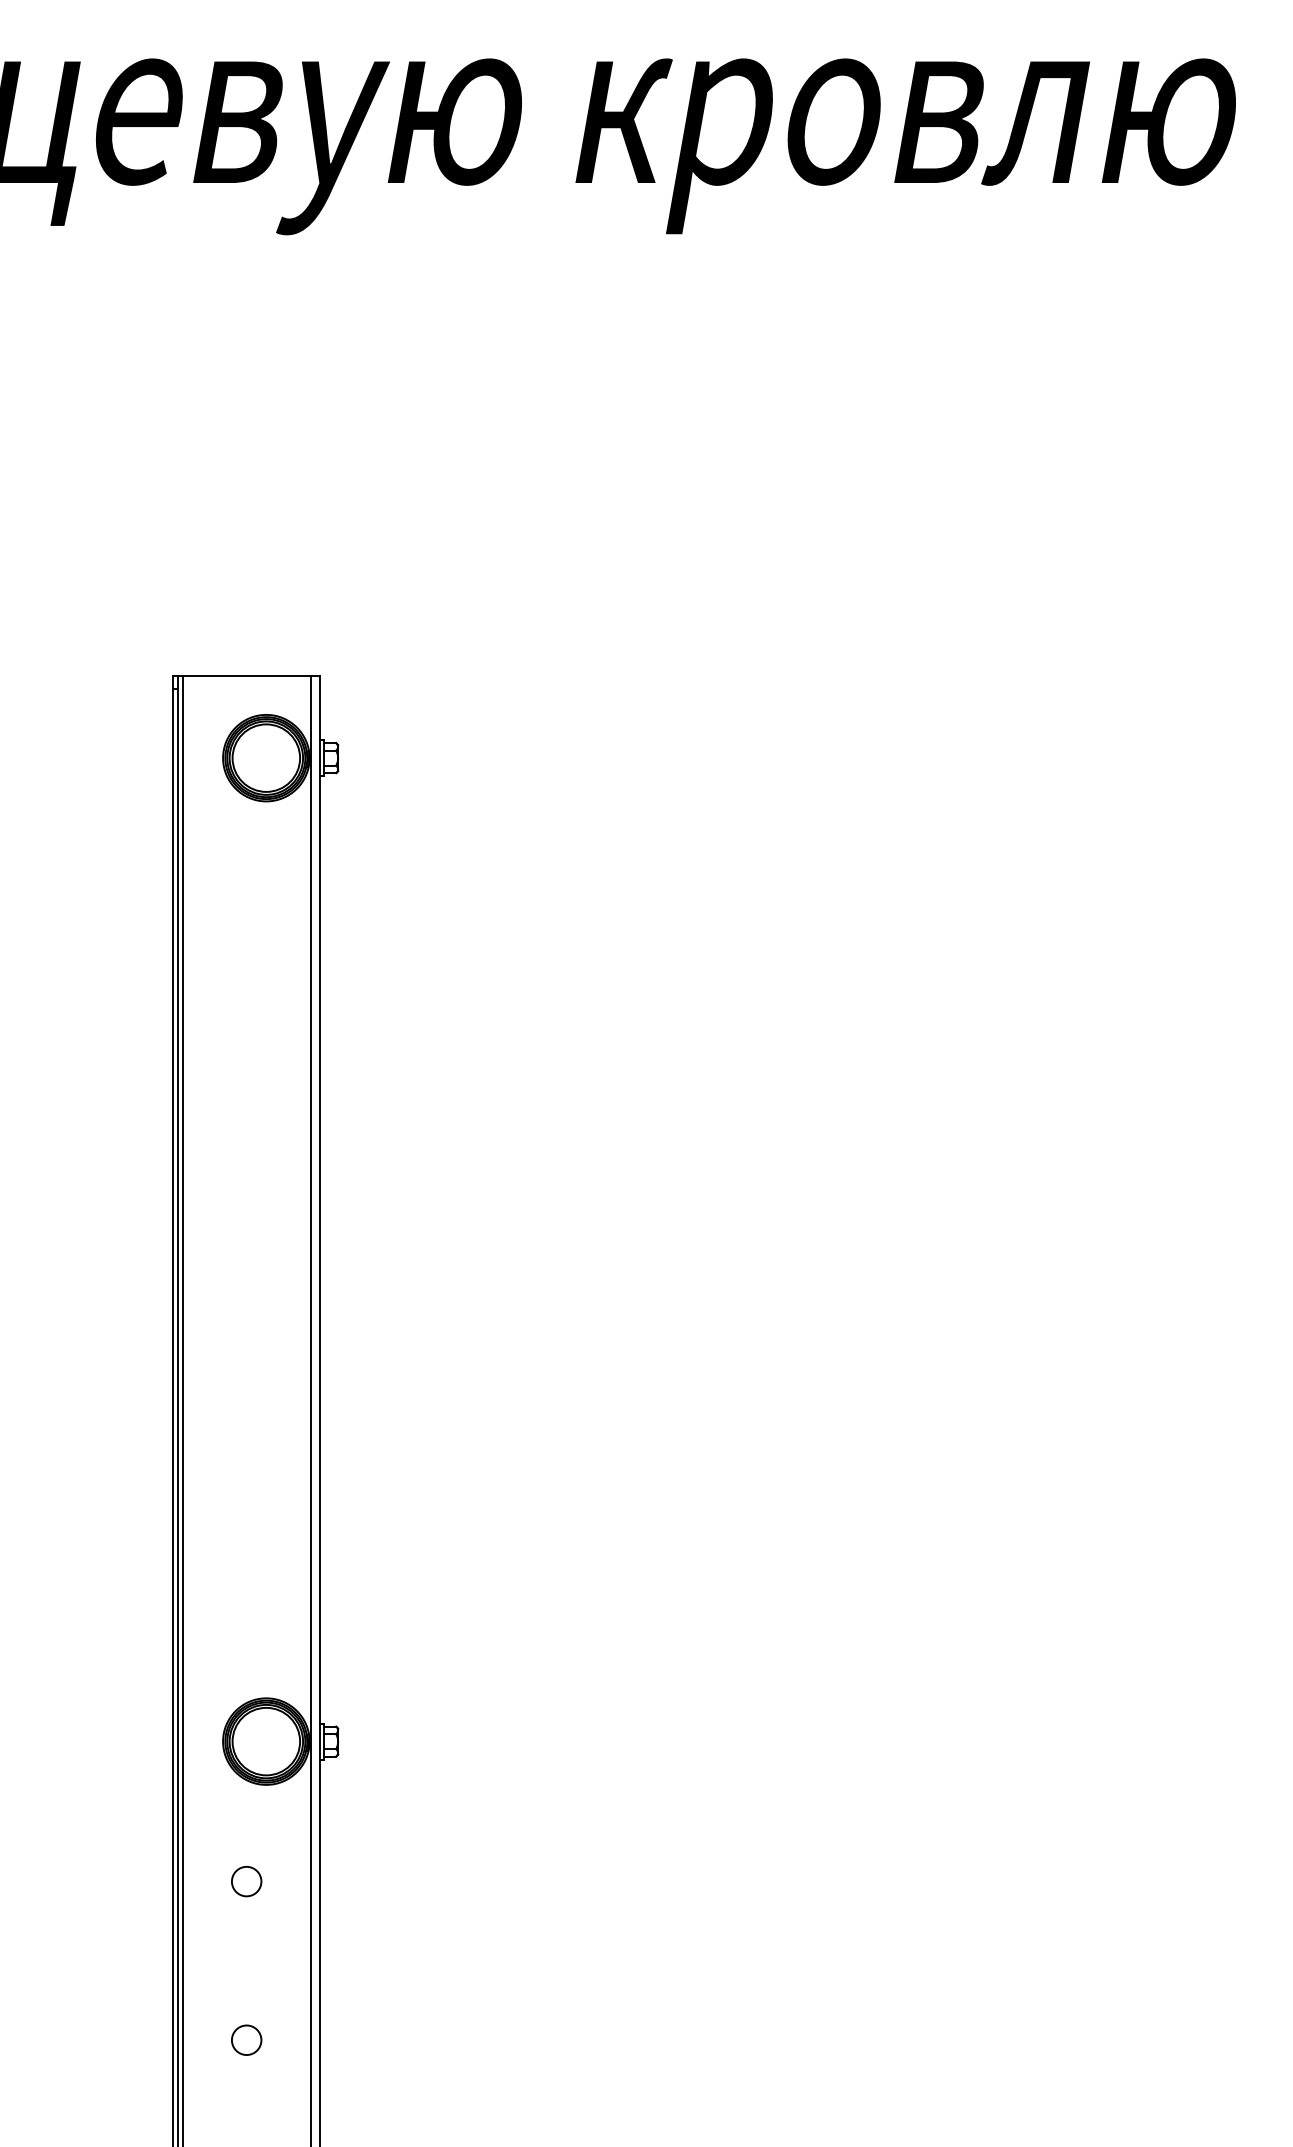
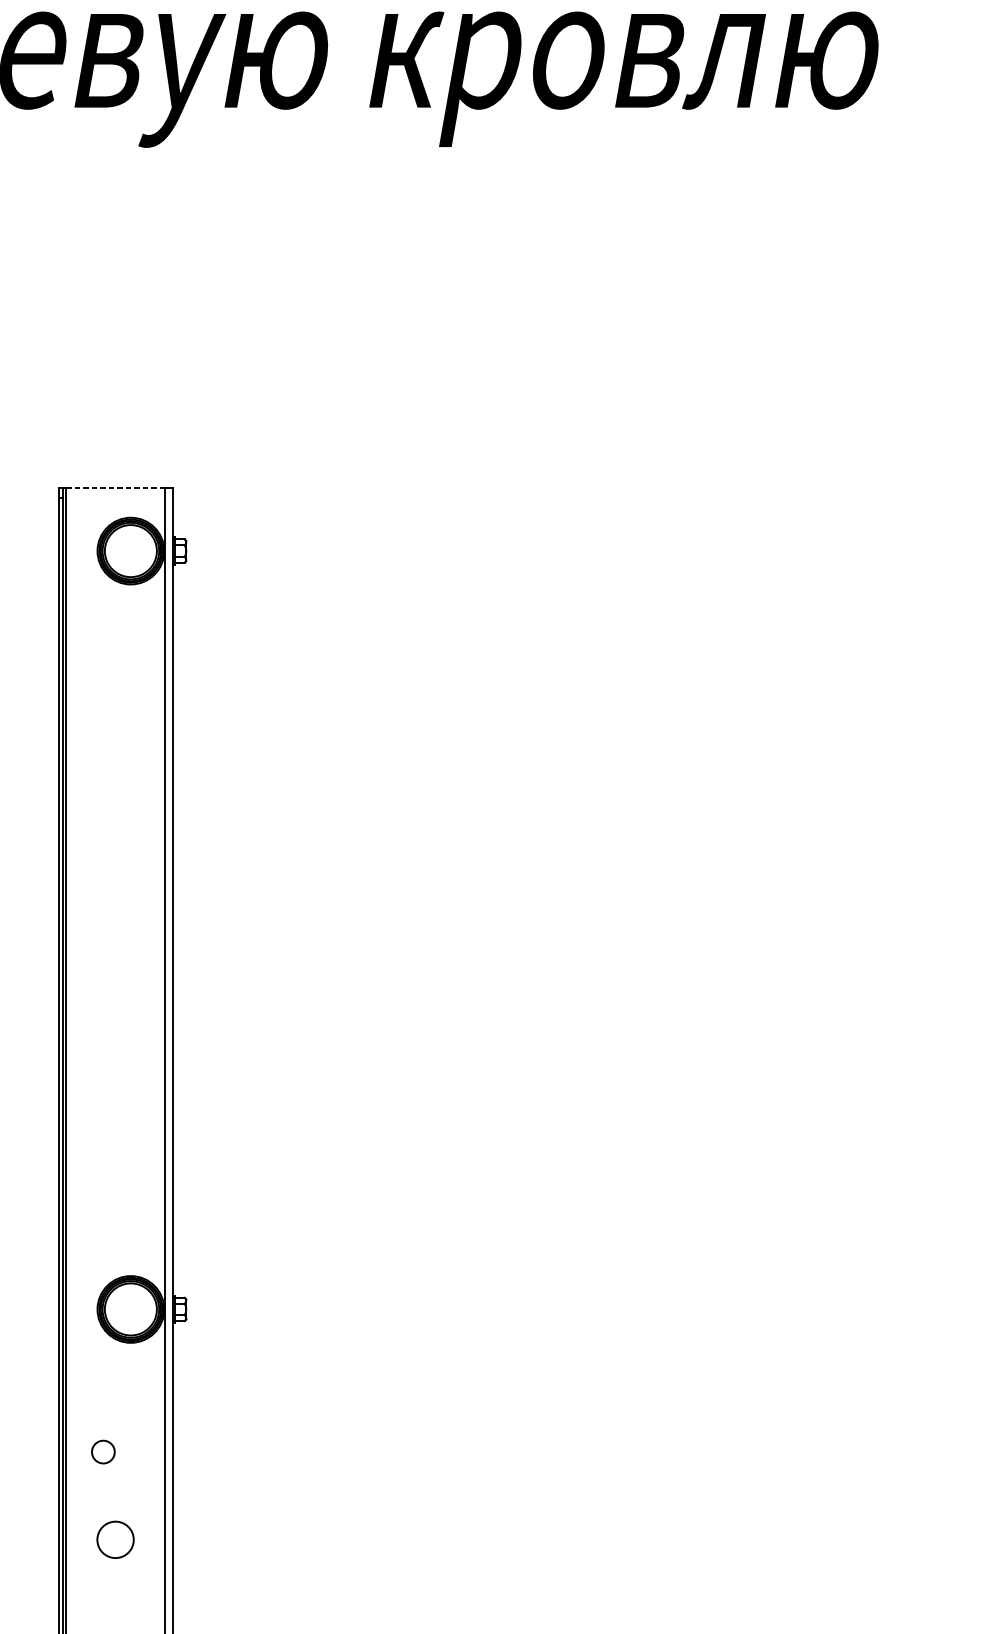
line: (246, 676) -> (115, 488), solid -> dashed
circle: (246, 1881) -> (103, 1452), moved
circle: (246, 2039) -> (115, 1539), size x1.6

